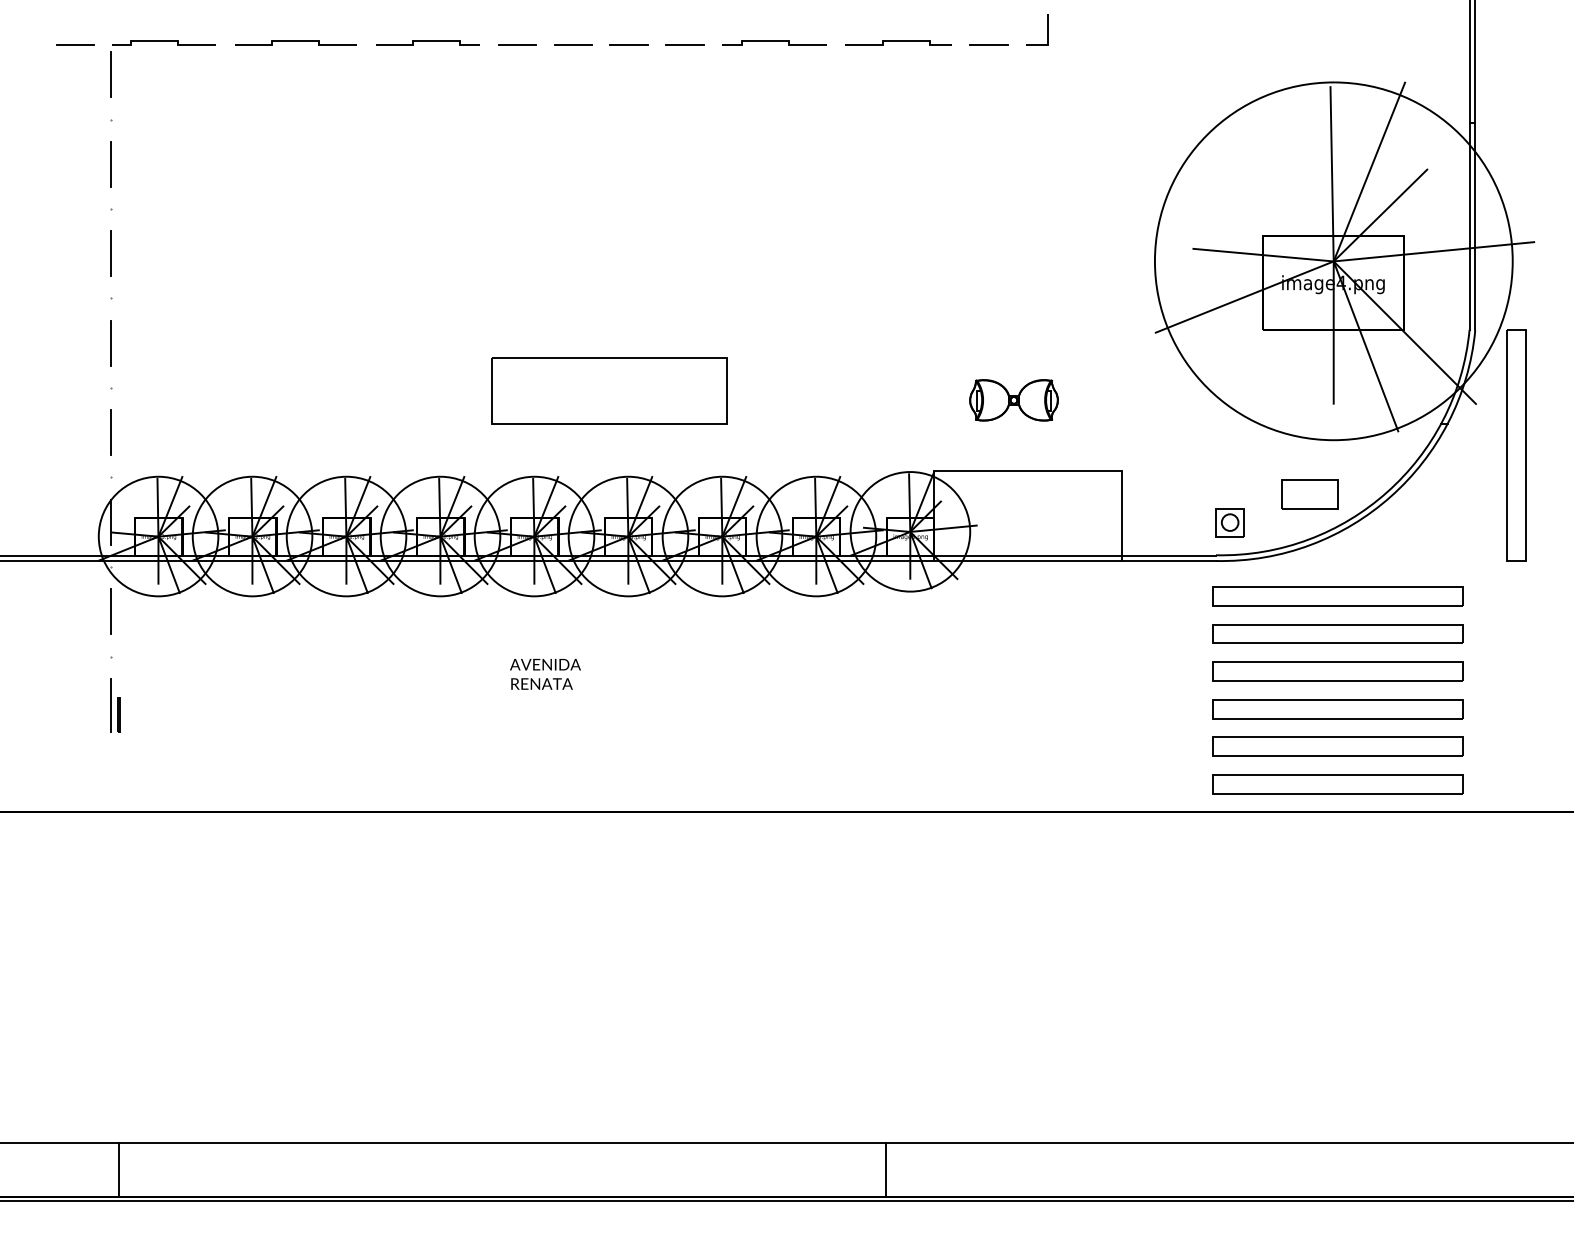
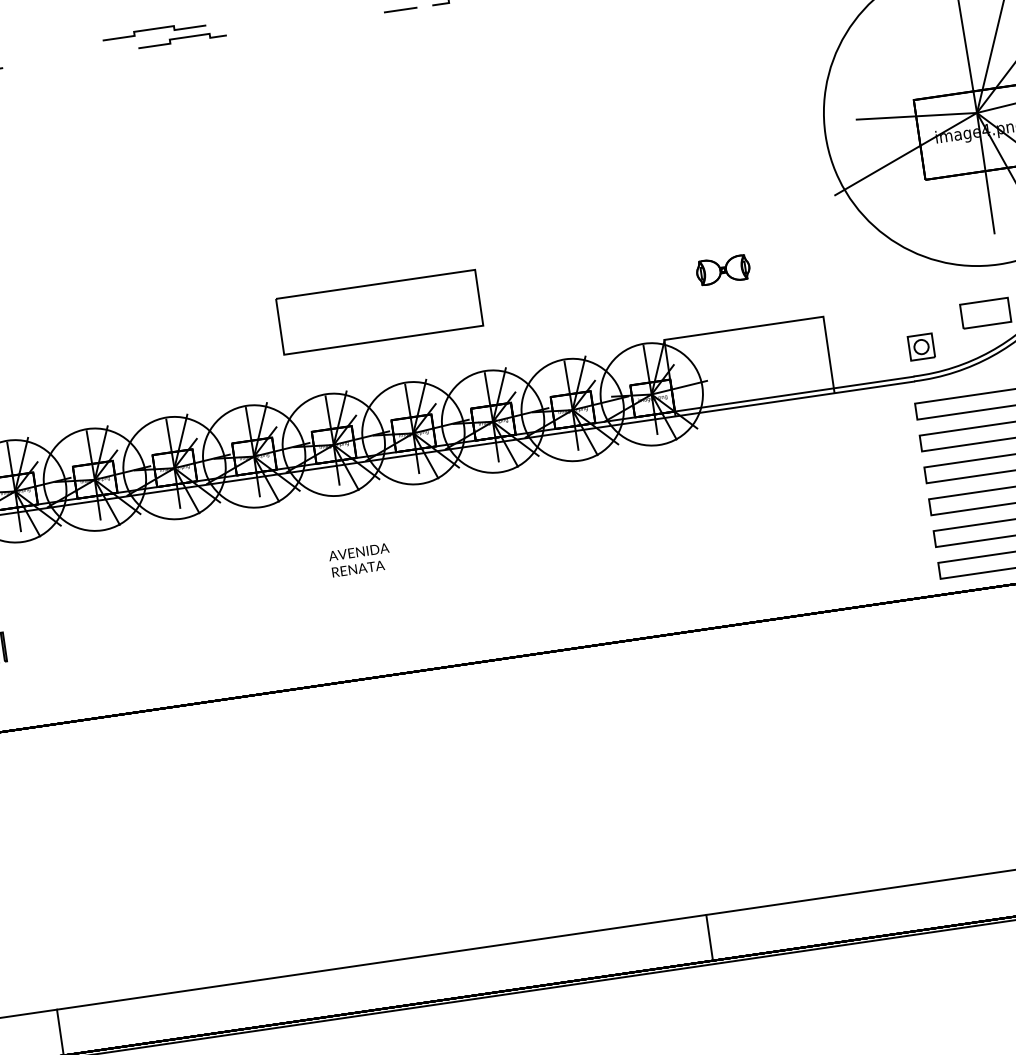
curve: (295, 41) -> (153, 29), moved
line: (516, 45) -> (257, 31), removed
line: (572, 45) -> (305, 24), removed
line: (628, 45) -> (352, 17), removed
part: (1013, 400) -> (722, 270), size x0.7

